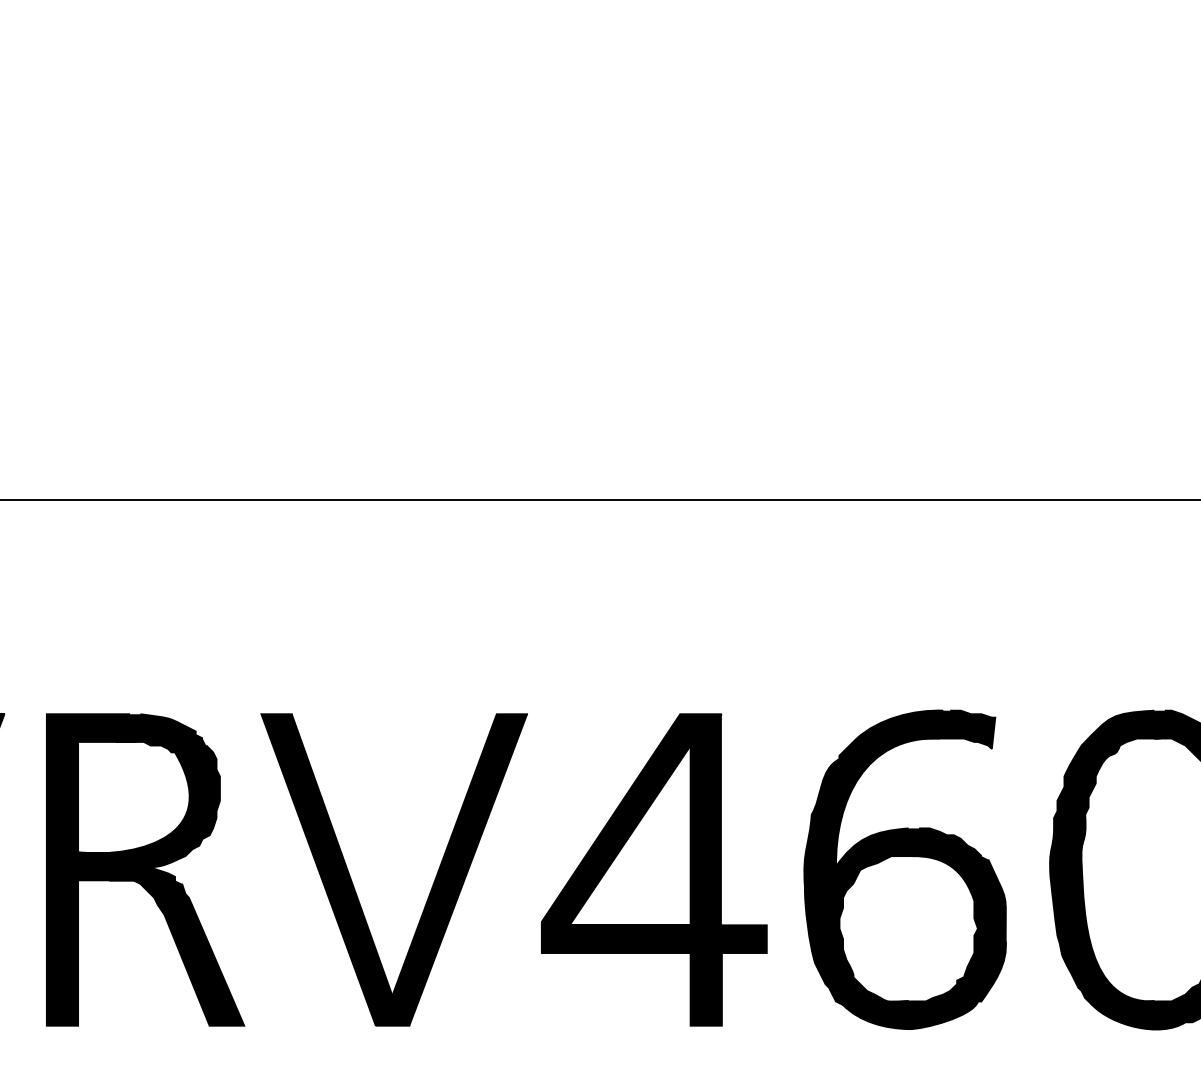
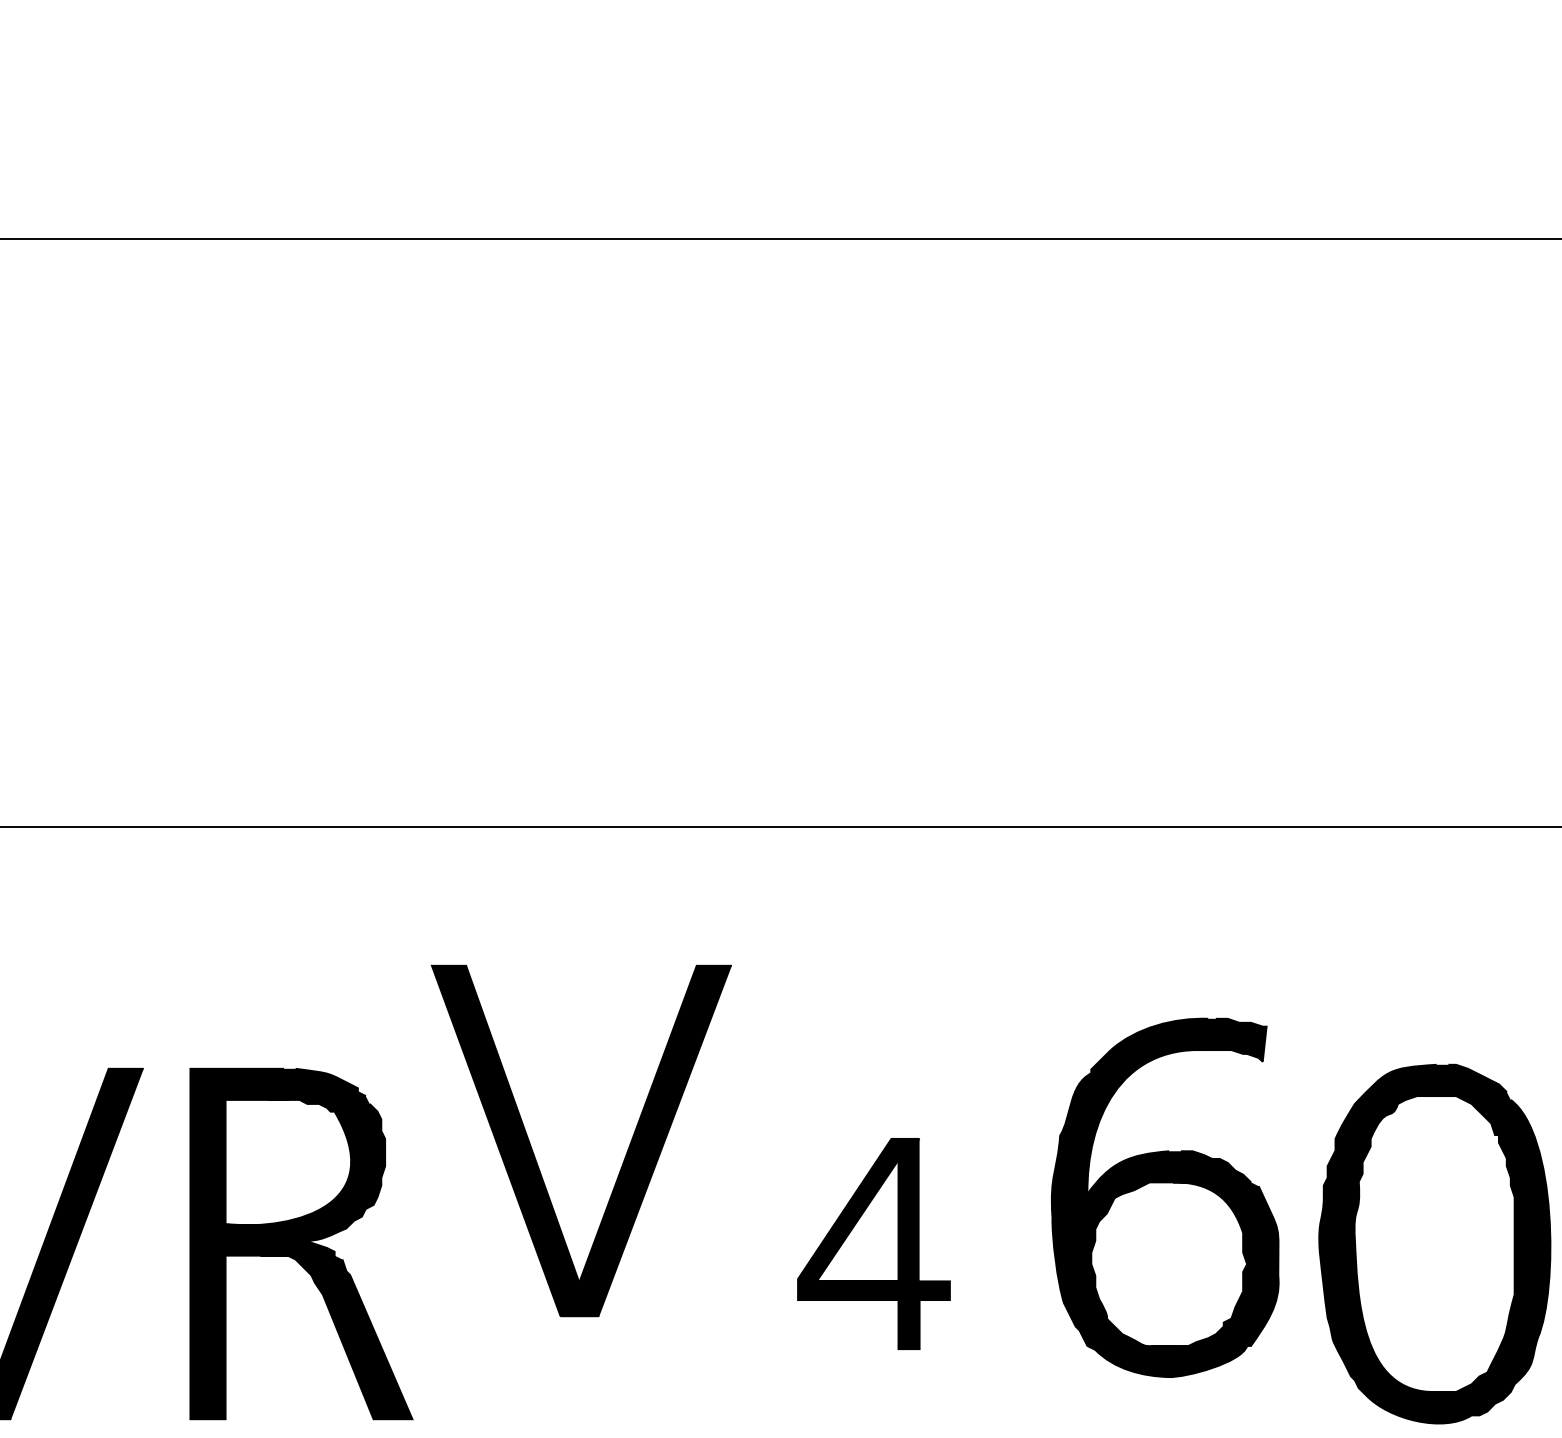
part: (653, 869) -> (873, 1243), size x0.6
part: (905, 869) -> (1165, 1197), moved
part: (433, 881) -> (625, 1154), moved

